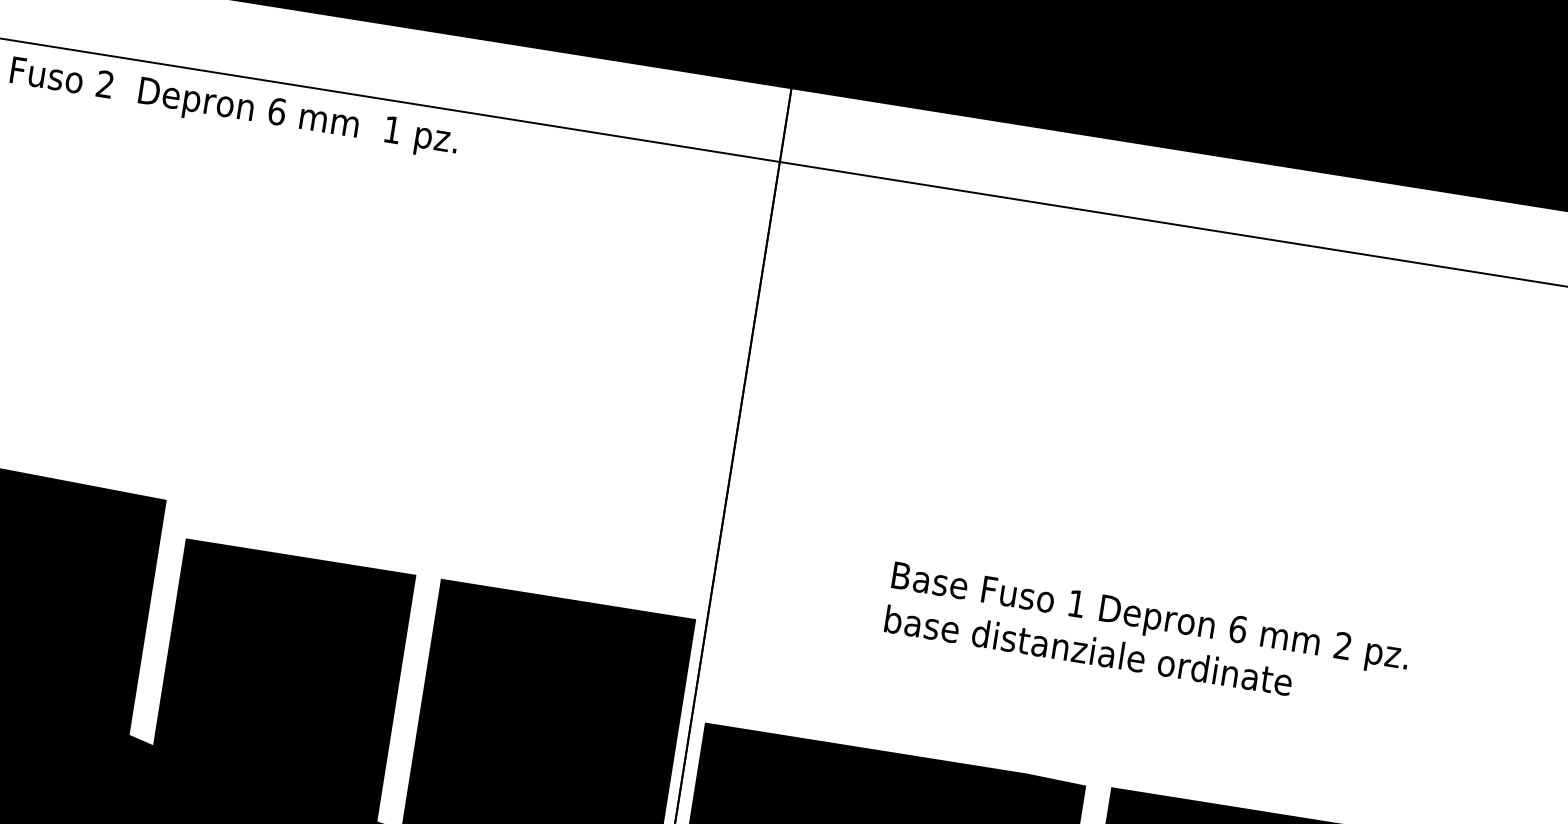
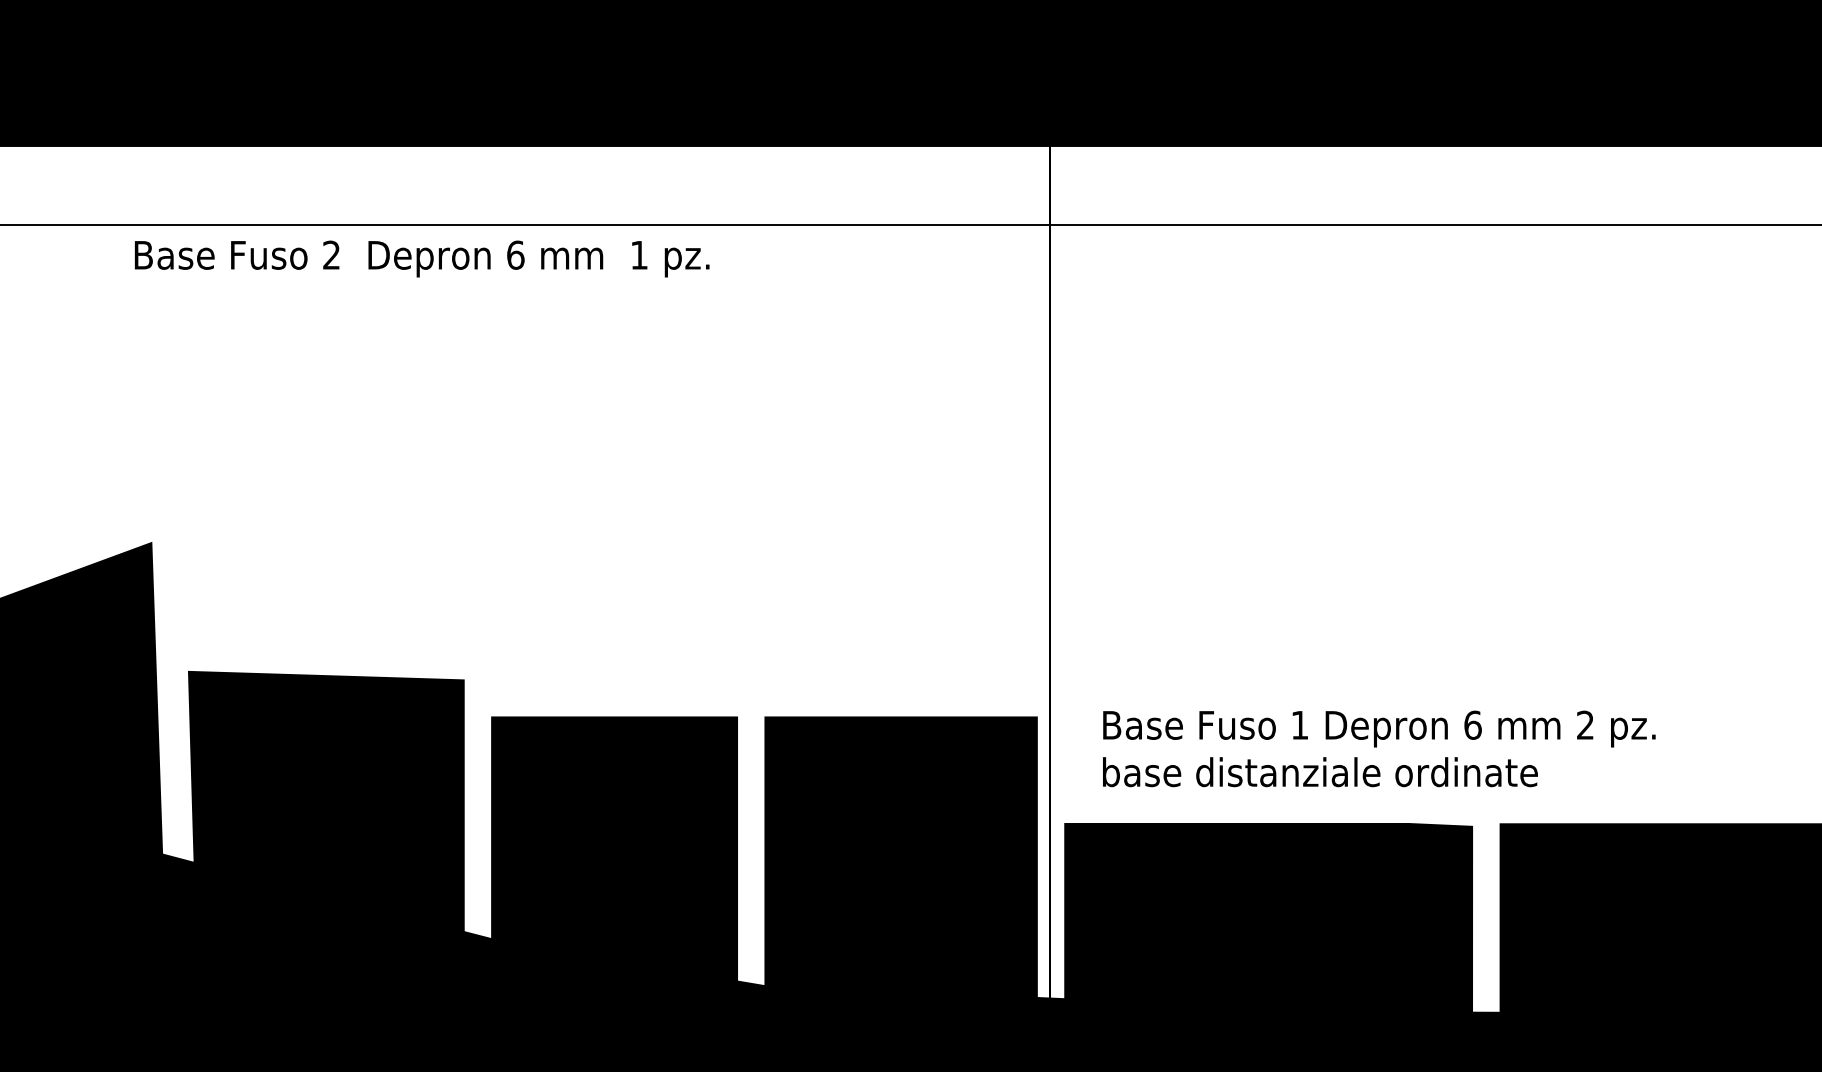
text: (1147, 637) -> (1379, 748), moved

